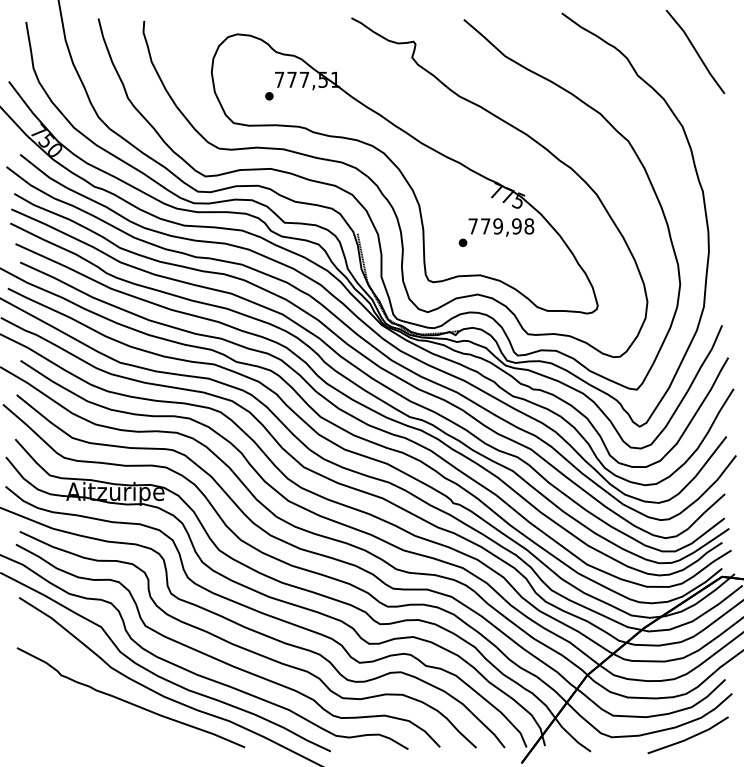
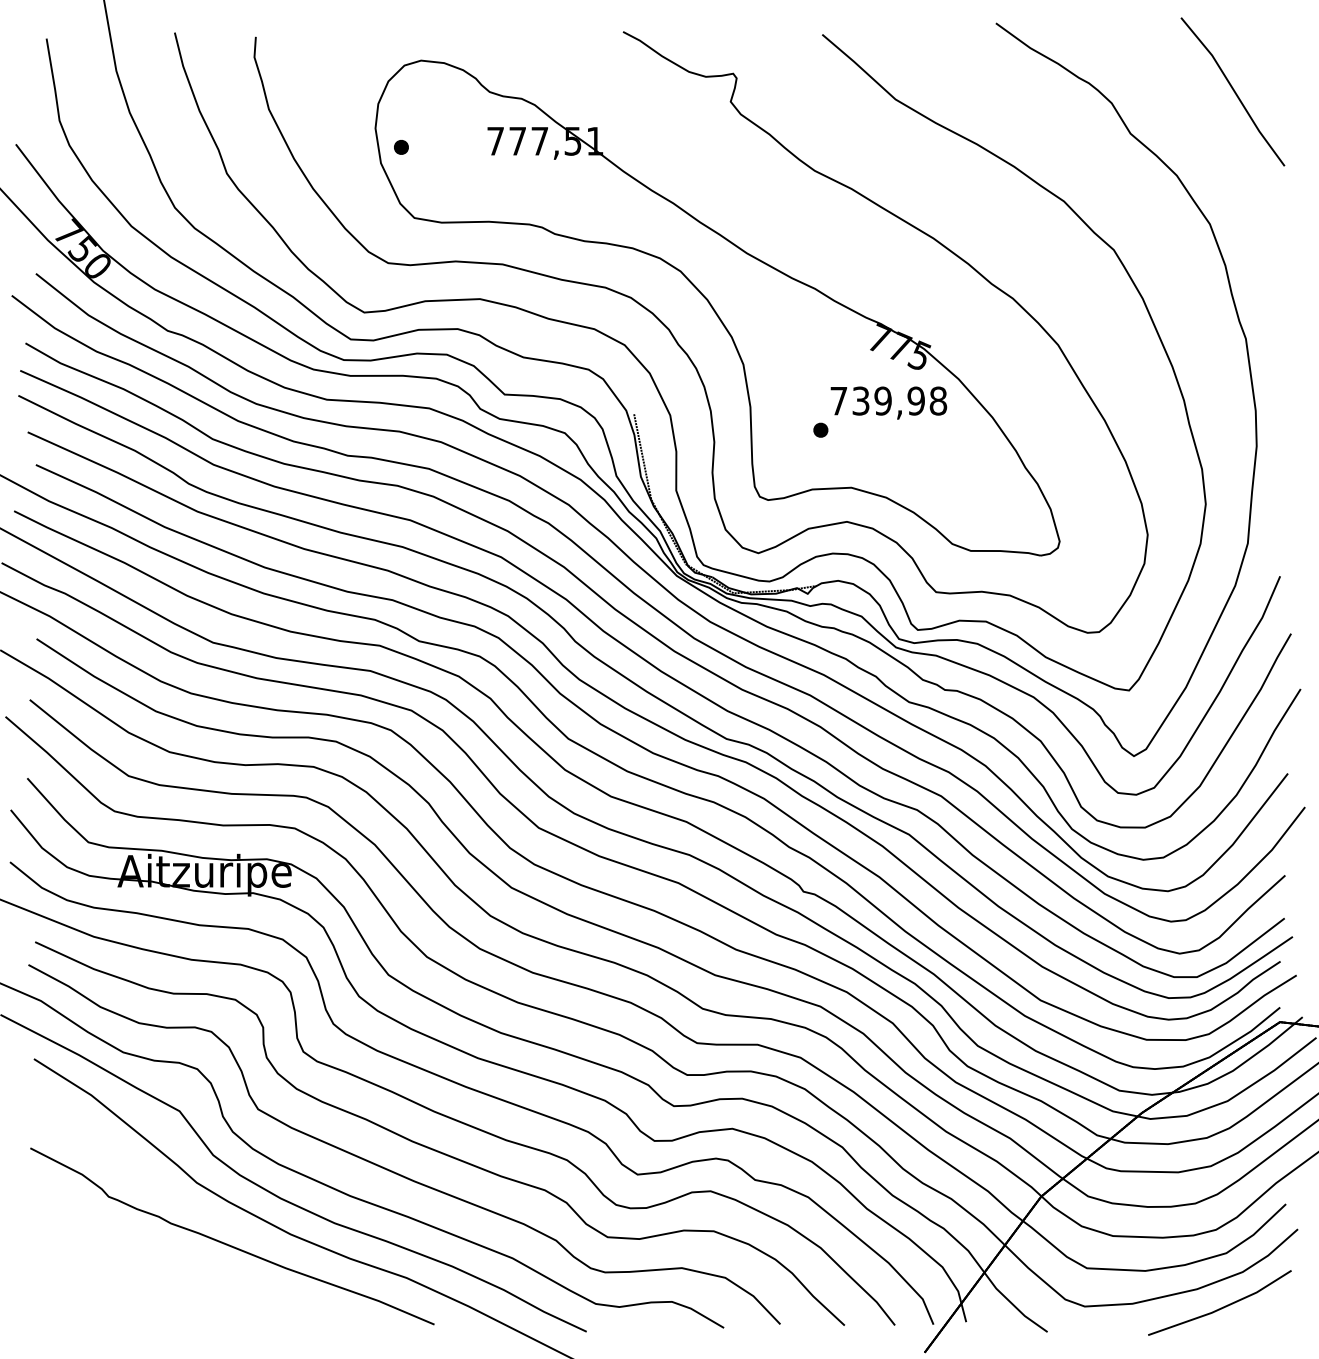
part: (269, 96) -> (401, 147), moved
text: (485, 226) -> (860, 401), 779,98 -> 739,98

